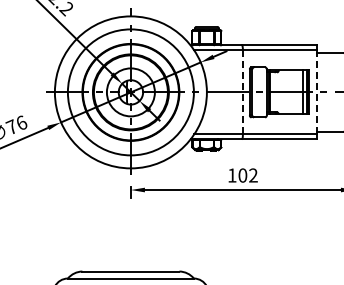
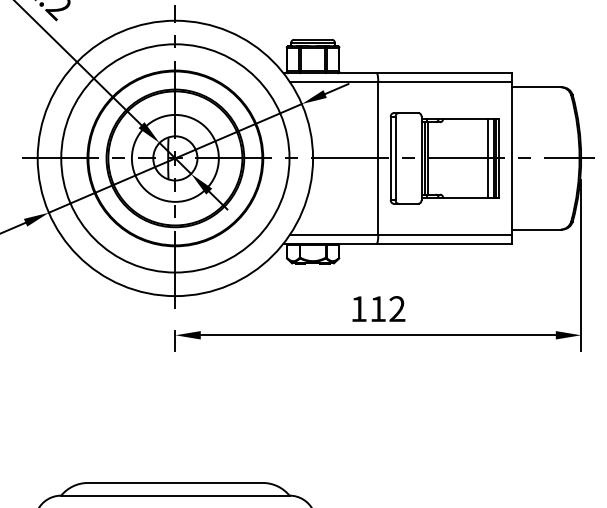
line: (242, 92) -> (377, 158), dashed -> solid
line: (316, 92) -> (511, 158), dashed -> solid
text: (242, 175) -> (377, 308), 102 -> 112

